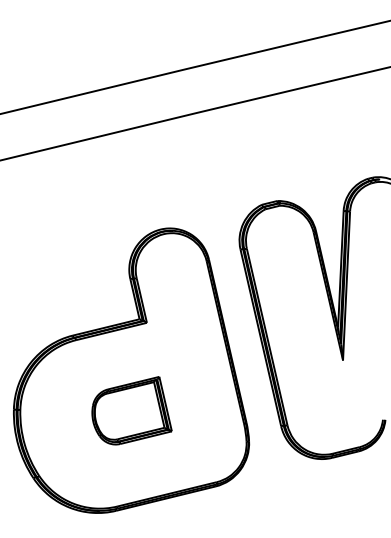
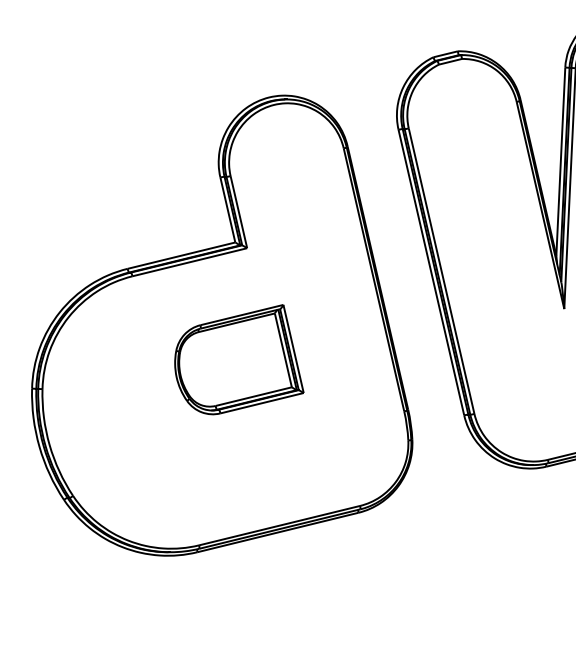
part: (131, 410) -> (238, 359), moved

